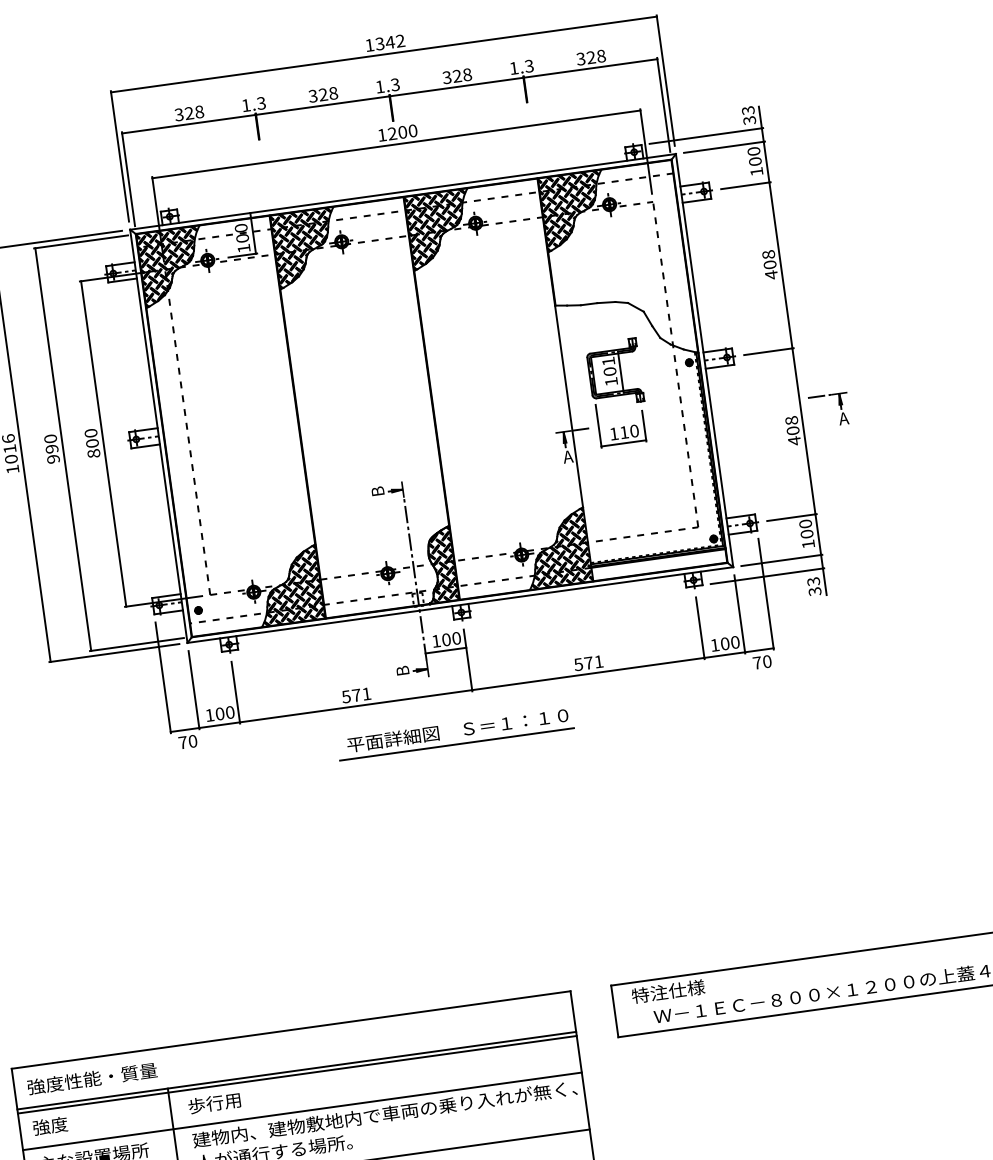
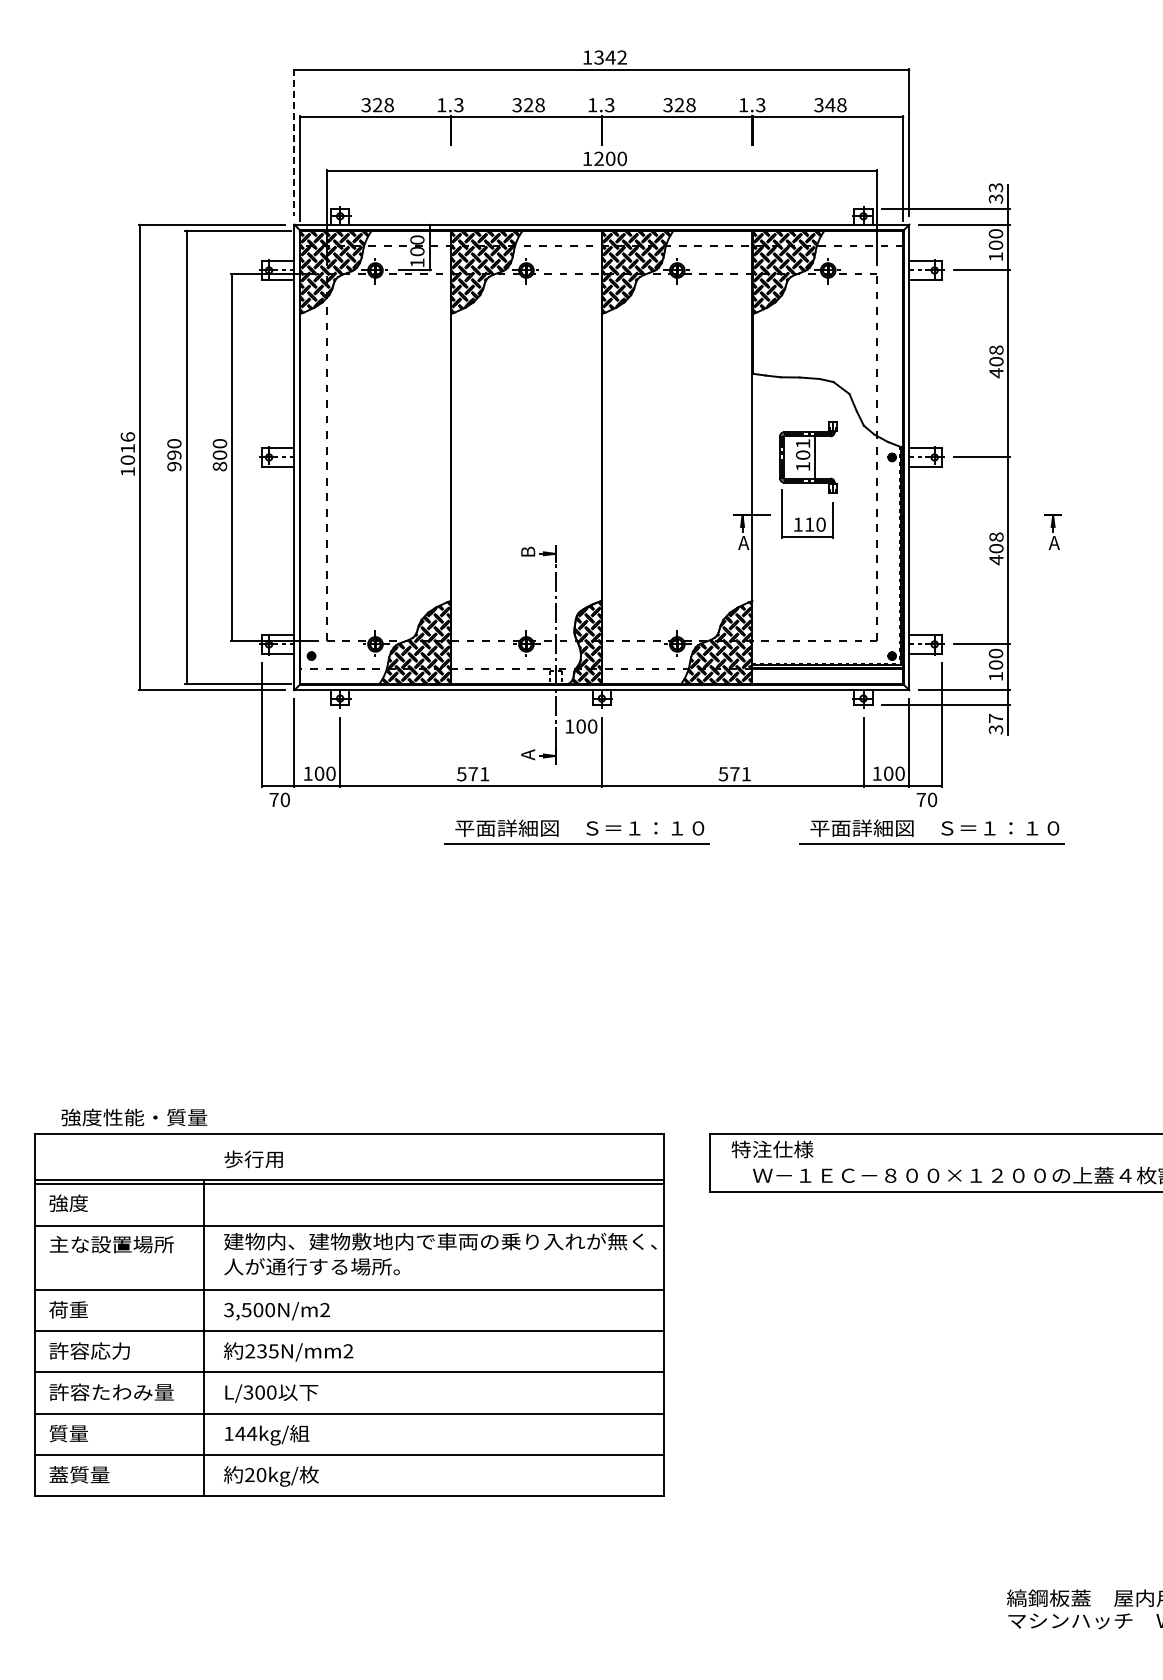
text: (591, 57) -> (830, 105), 328 -> 348
line: (120, 156) -> (294, 142), solid -> dashed
line: (819, 396) -> (1030, 514), removed
text: (813, 581) -> (995, 718), 33 -> 37
line: (445, 650) -> (578, 738), removed
text: (403, 671) -> (528, 754), B -> A
part: (779, 690) -> (941, 833), added
text: (92, 1078) -> (134, 1117), moved
text: (214, 1103) -> (253, 1159), moved

